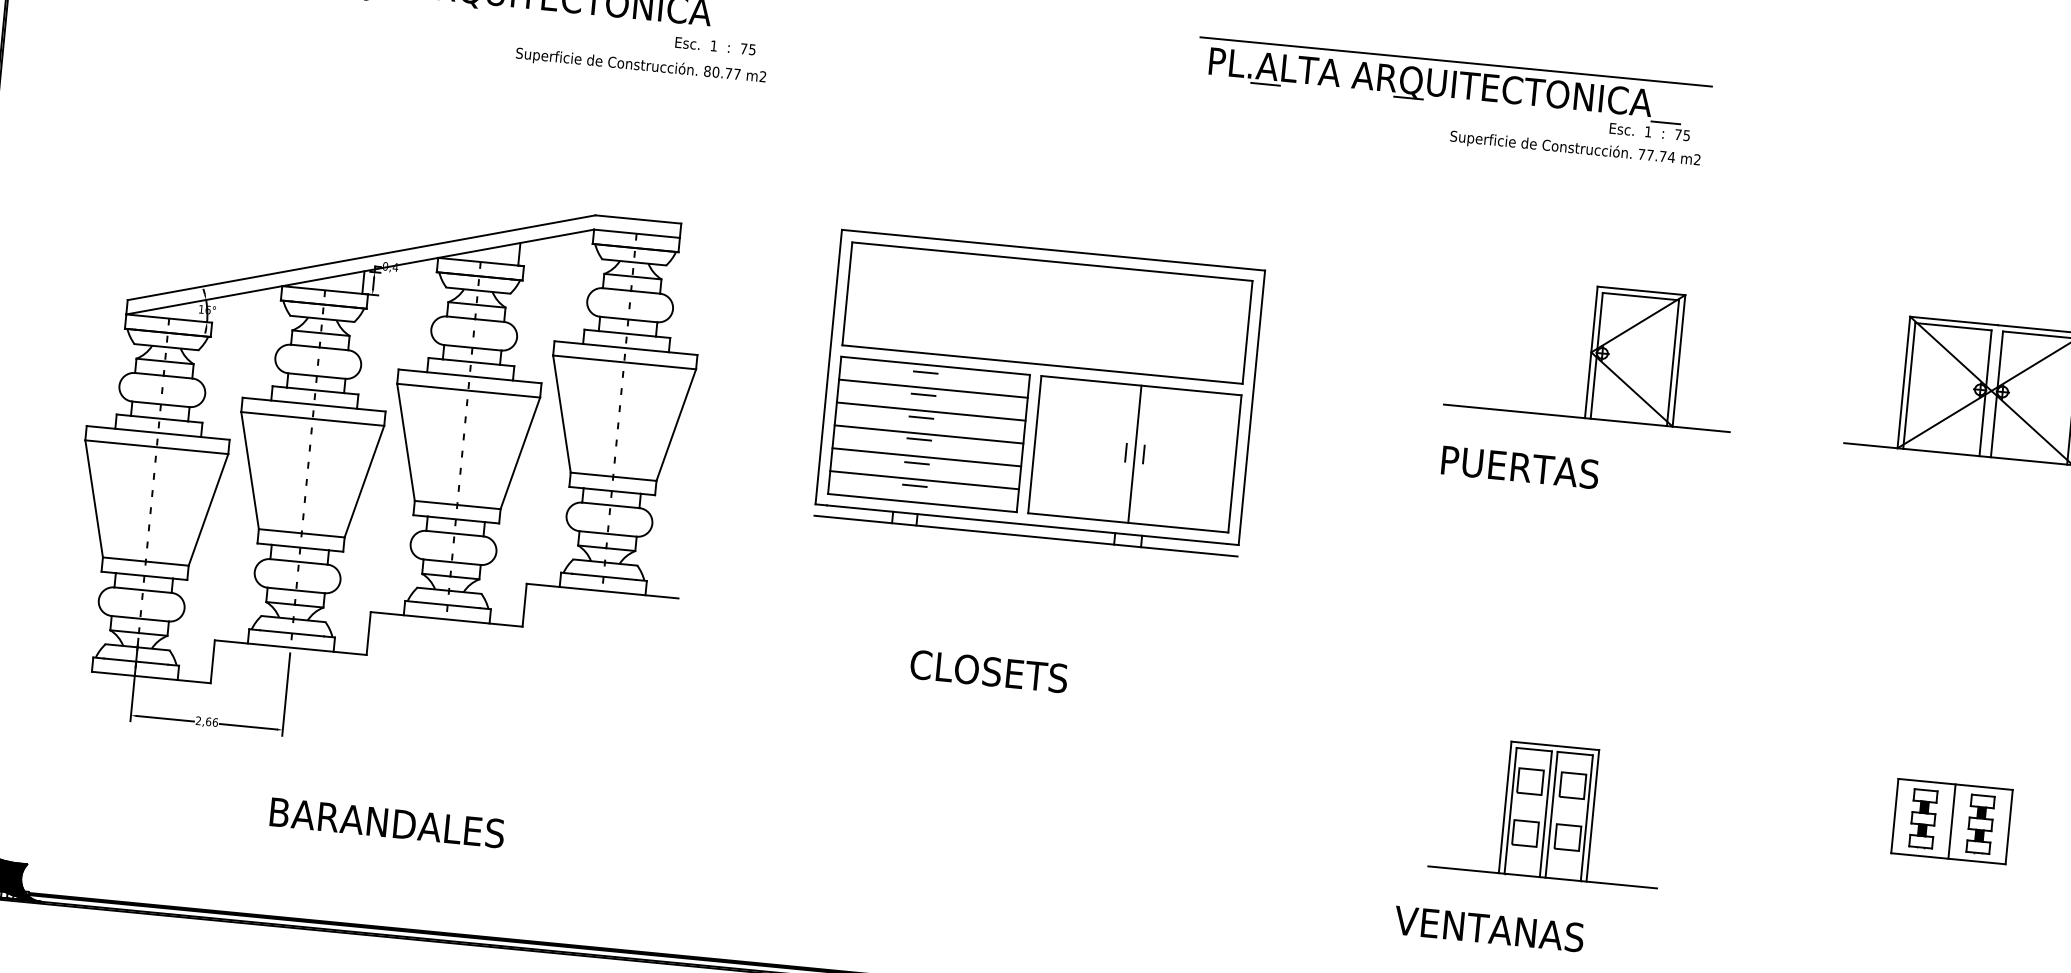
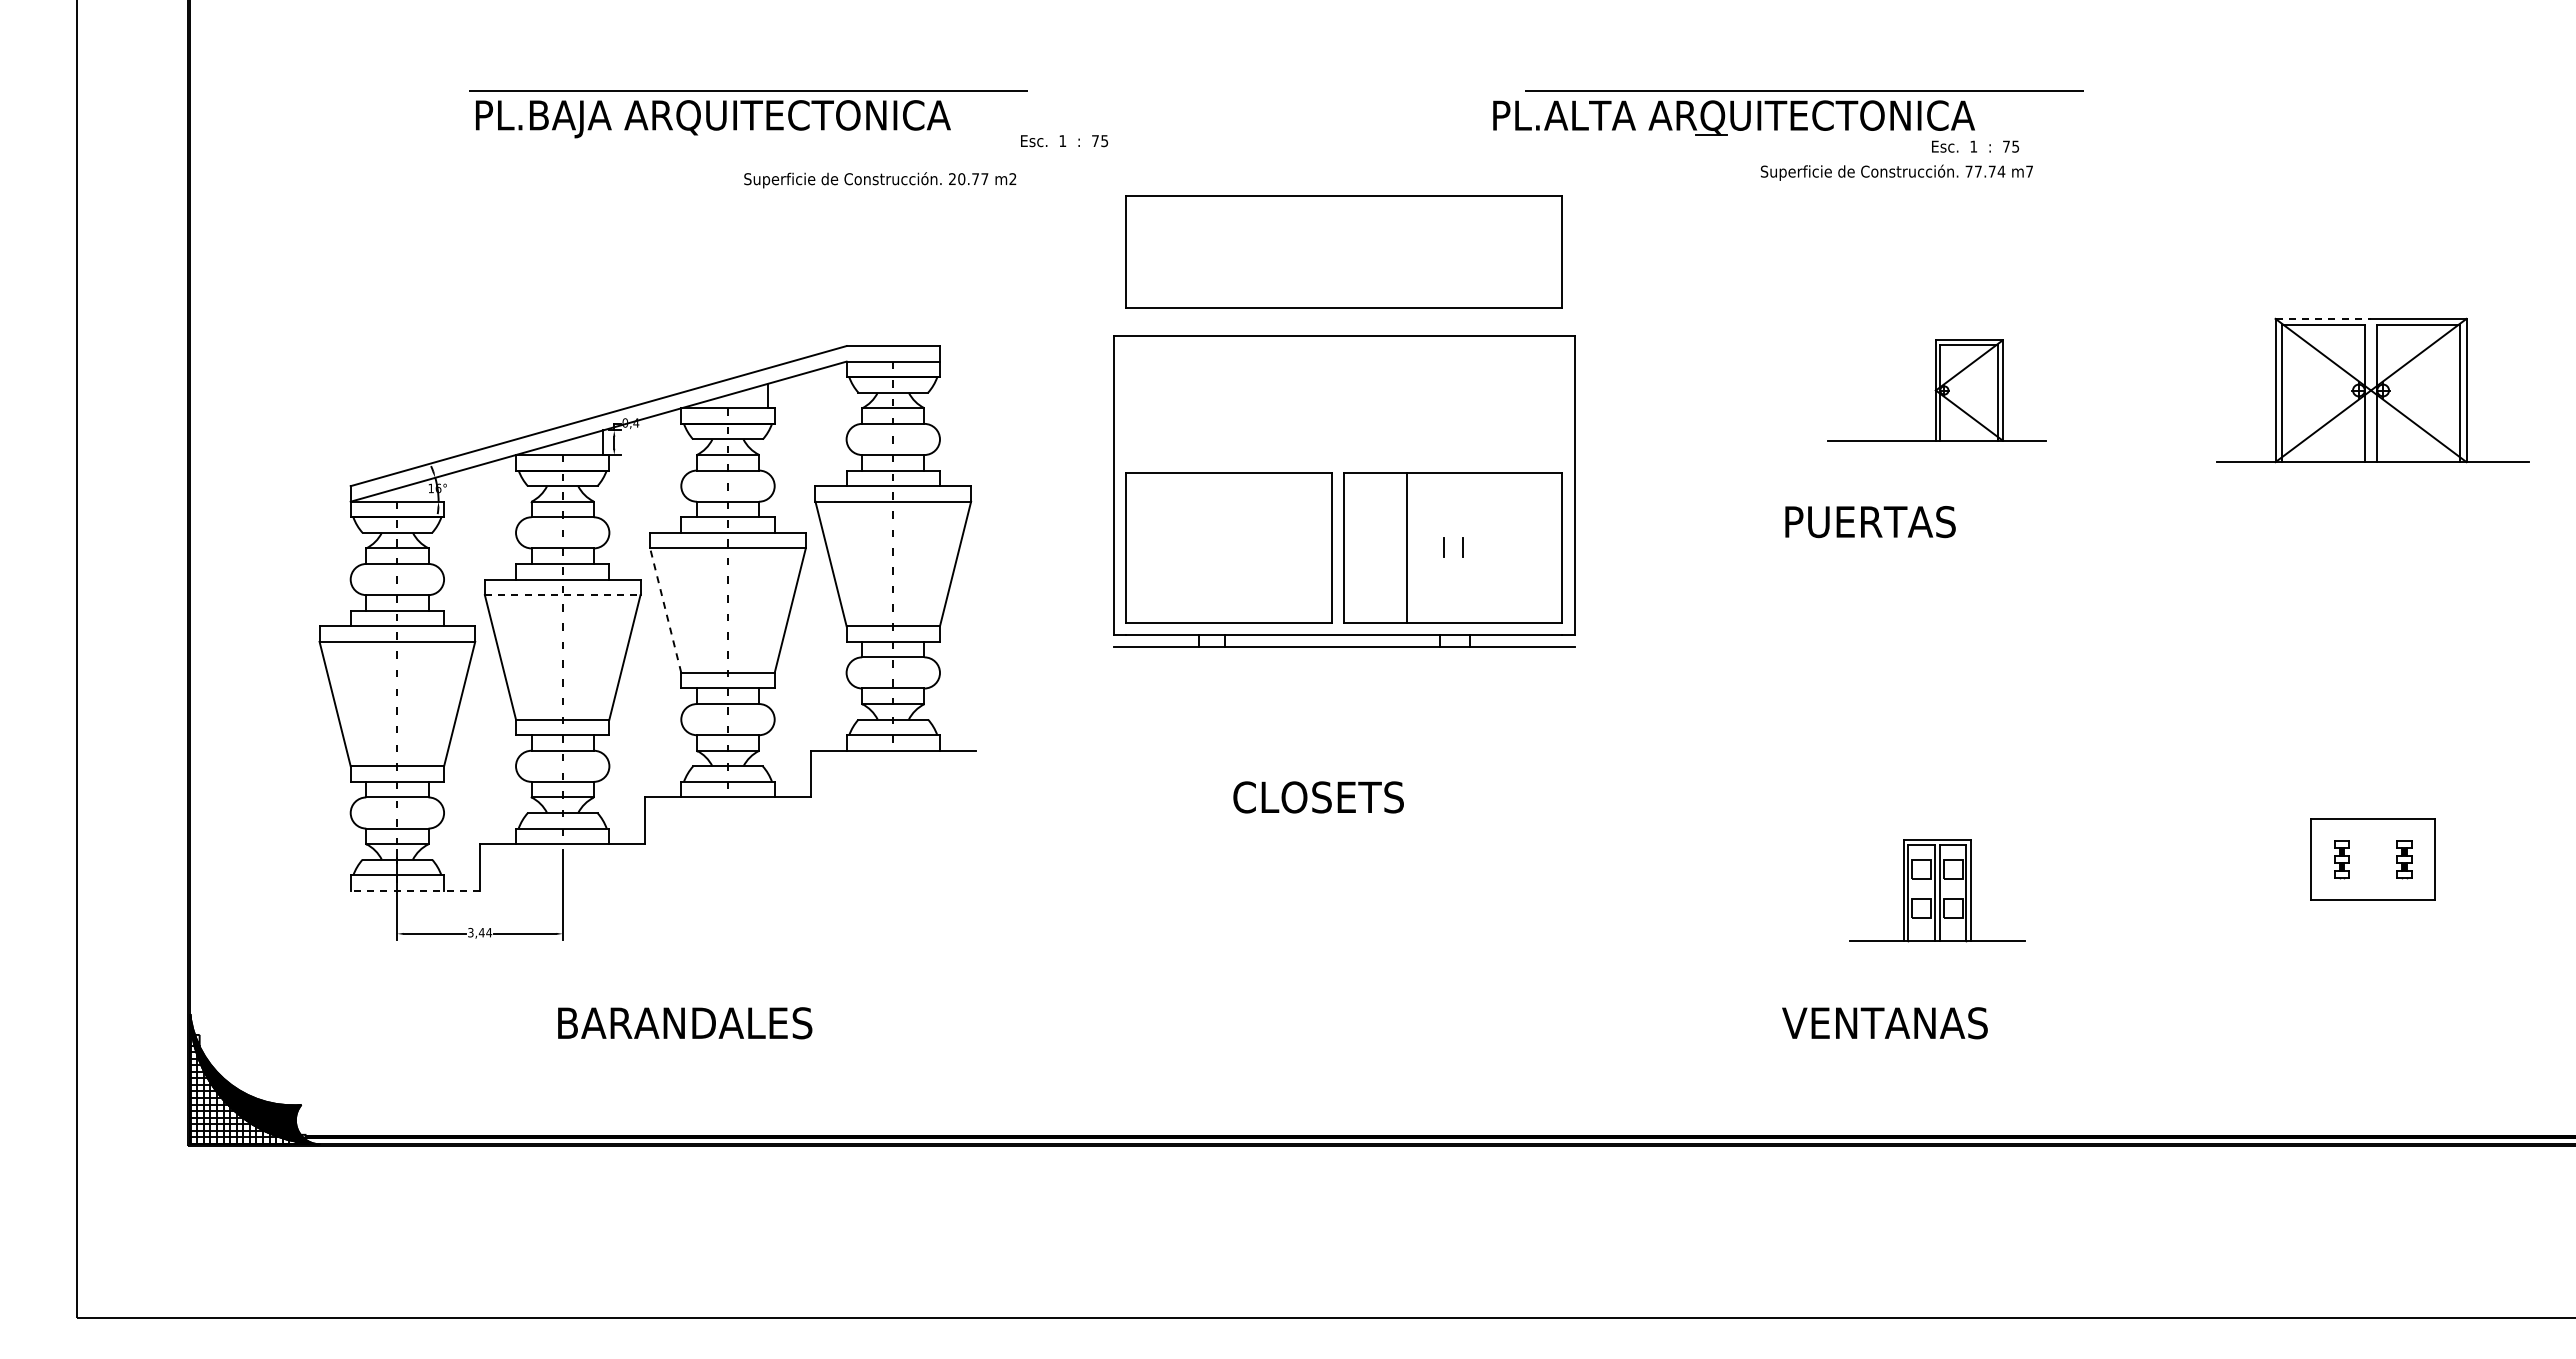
text: (715, 46) -> (1064, 141), moved
line: (1456, 61) -> (1804, 90), moved
text: (707, 71) -> (952, 179), 80.77 -> 20.77
line: (1265, 84) -> (1555, 135), removed
line: (1665, 123) -> (1991, 135), removed
text: (1697, 159) -> (2029, 171), m2 -> m7
part: (1046, 312) -> (1343, 251), moved
line: (1954, 320) -> (2323, 318), solid -> dashed
part: (1593, 352) -> (1937, 390), size x0.7
line: (925, 372) -> (1219, 481), removed
line: (932, 389) -> (1228, 498), removed
line: (923, 394) -> (1219, 505), removed
line: (930, 411) -> (1228, 522), removed
line: (921, 417) -> (1219, 530), removed
line: (312, 419) -> (562, 595), solid -> dashed
line: (928, 434) -> (1228, 547), removed
line: (919, 439) -> (1219, 554), removed
line: (405, 442) -> (665, 610), solid -> dashed
line: (1135, 454) -> (1407, 547), moved
line: (926, 457) -> (1228, 572), removed
line: (917, 463) -> (1219, 580), removed
line: (923, 480) -> (1228, 597), removed
line: (915, 485) -> (1219, 604), removed
line: (151, 677) -> (415, 890), solid -> dashed
text: (206, 721) -> (479, 932), 2,66 -> 3,44
part: (1549, 811) -> (1937, 890), size x0.7
part: (1922, 819) -> (2341, 859), size x0.6
line: (1952, 820) -> (2373, 858), removed
part: (1980, 824) -> (2404, 859), size x0.6

